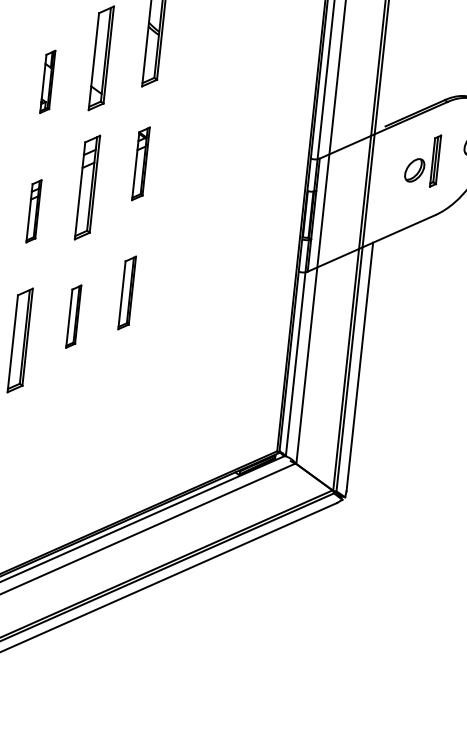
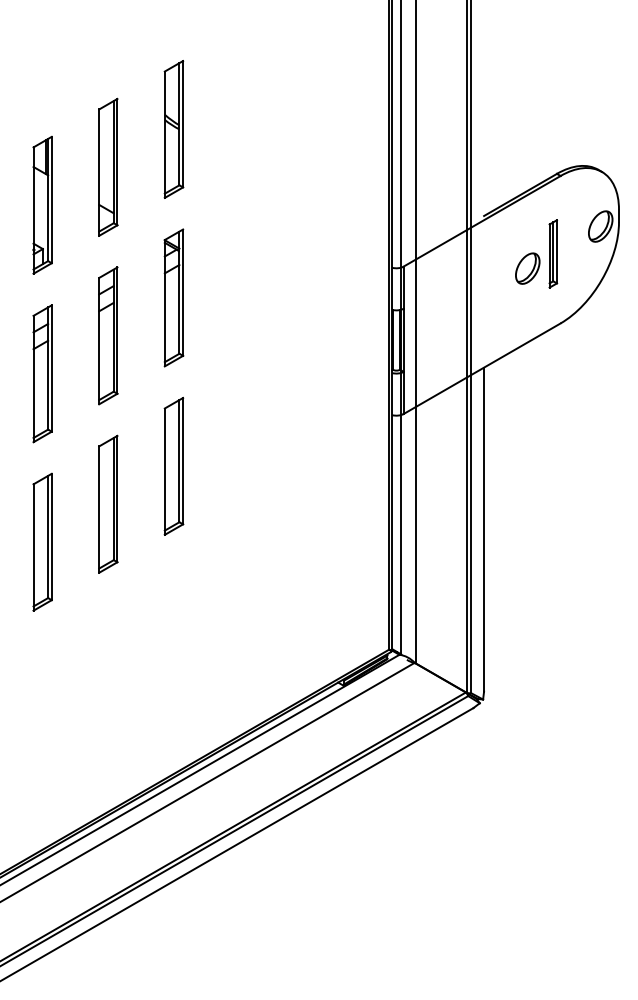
part: (47, 81) -> (42, 204), size x1.67
part: (140, 163) -> (173, 297), size x1.43
part: (33, 211) -> (42, 373), size x1.67
part: (126, 292) -> (173, 465), size x1.43
part: (73, 316) -> (108, 503), size x1.67

